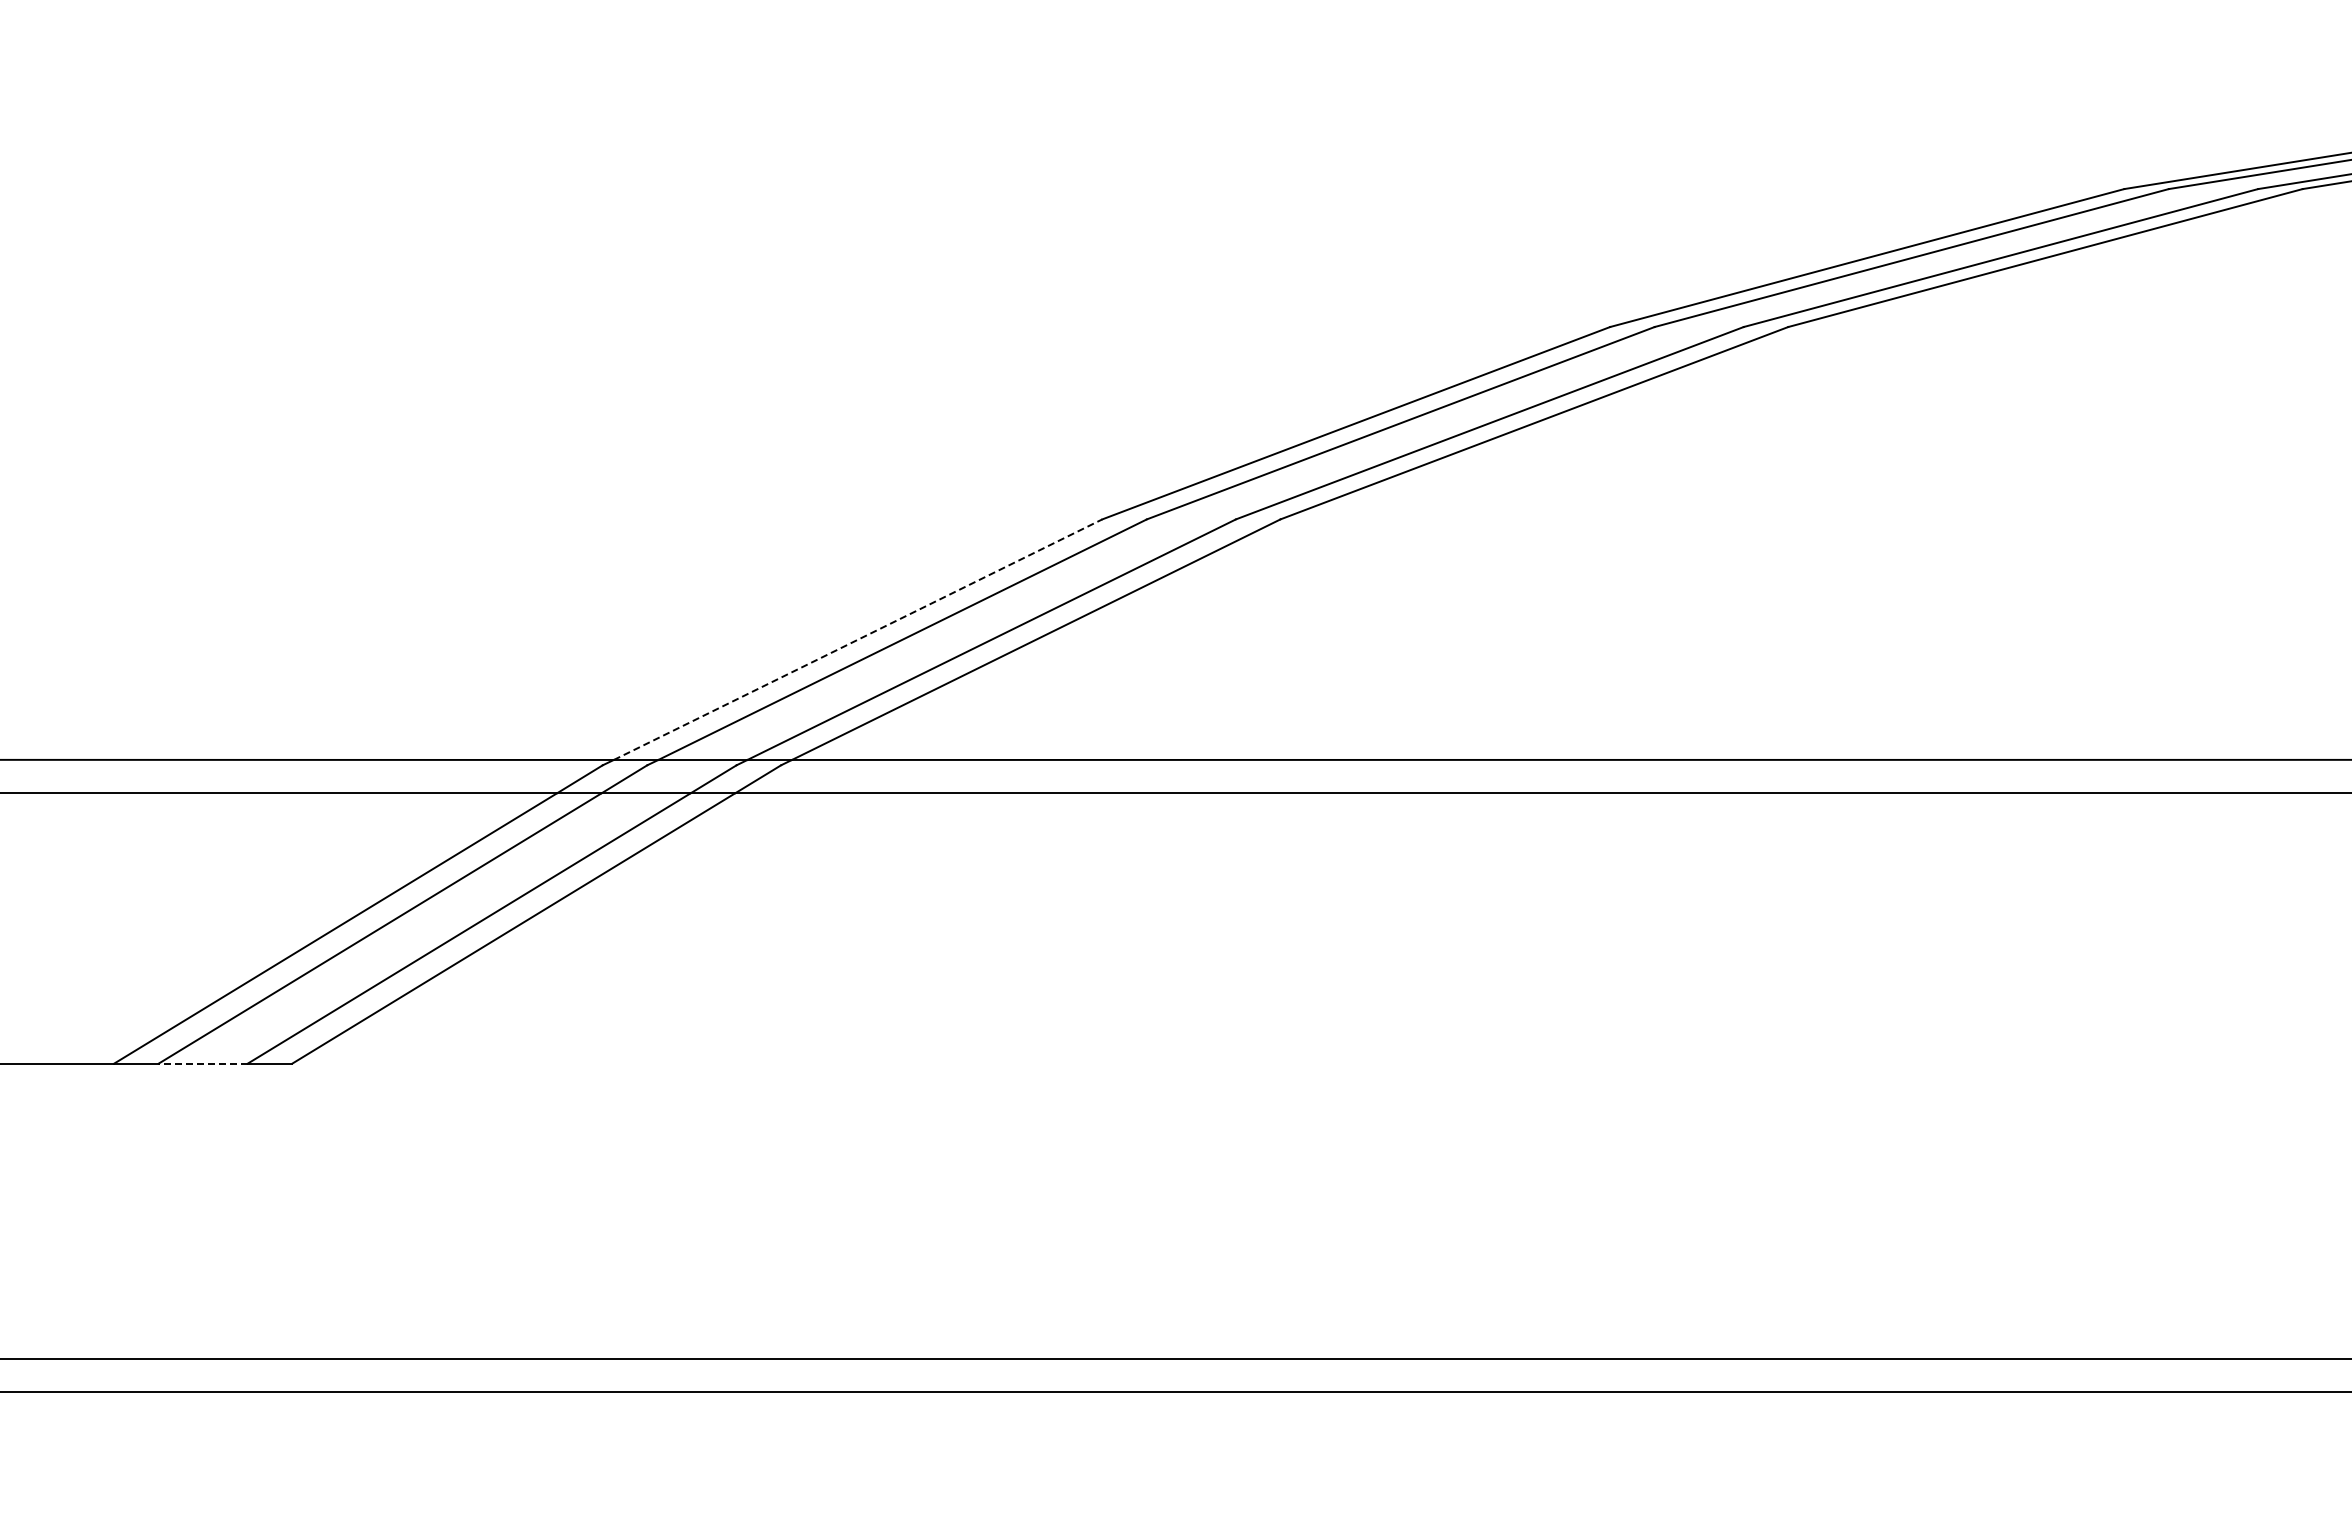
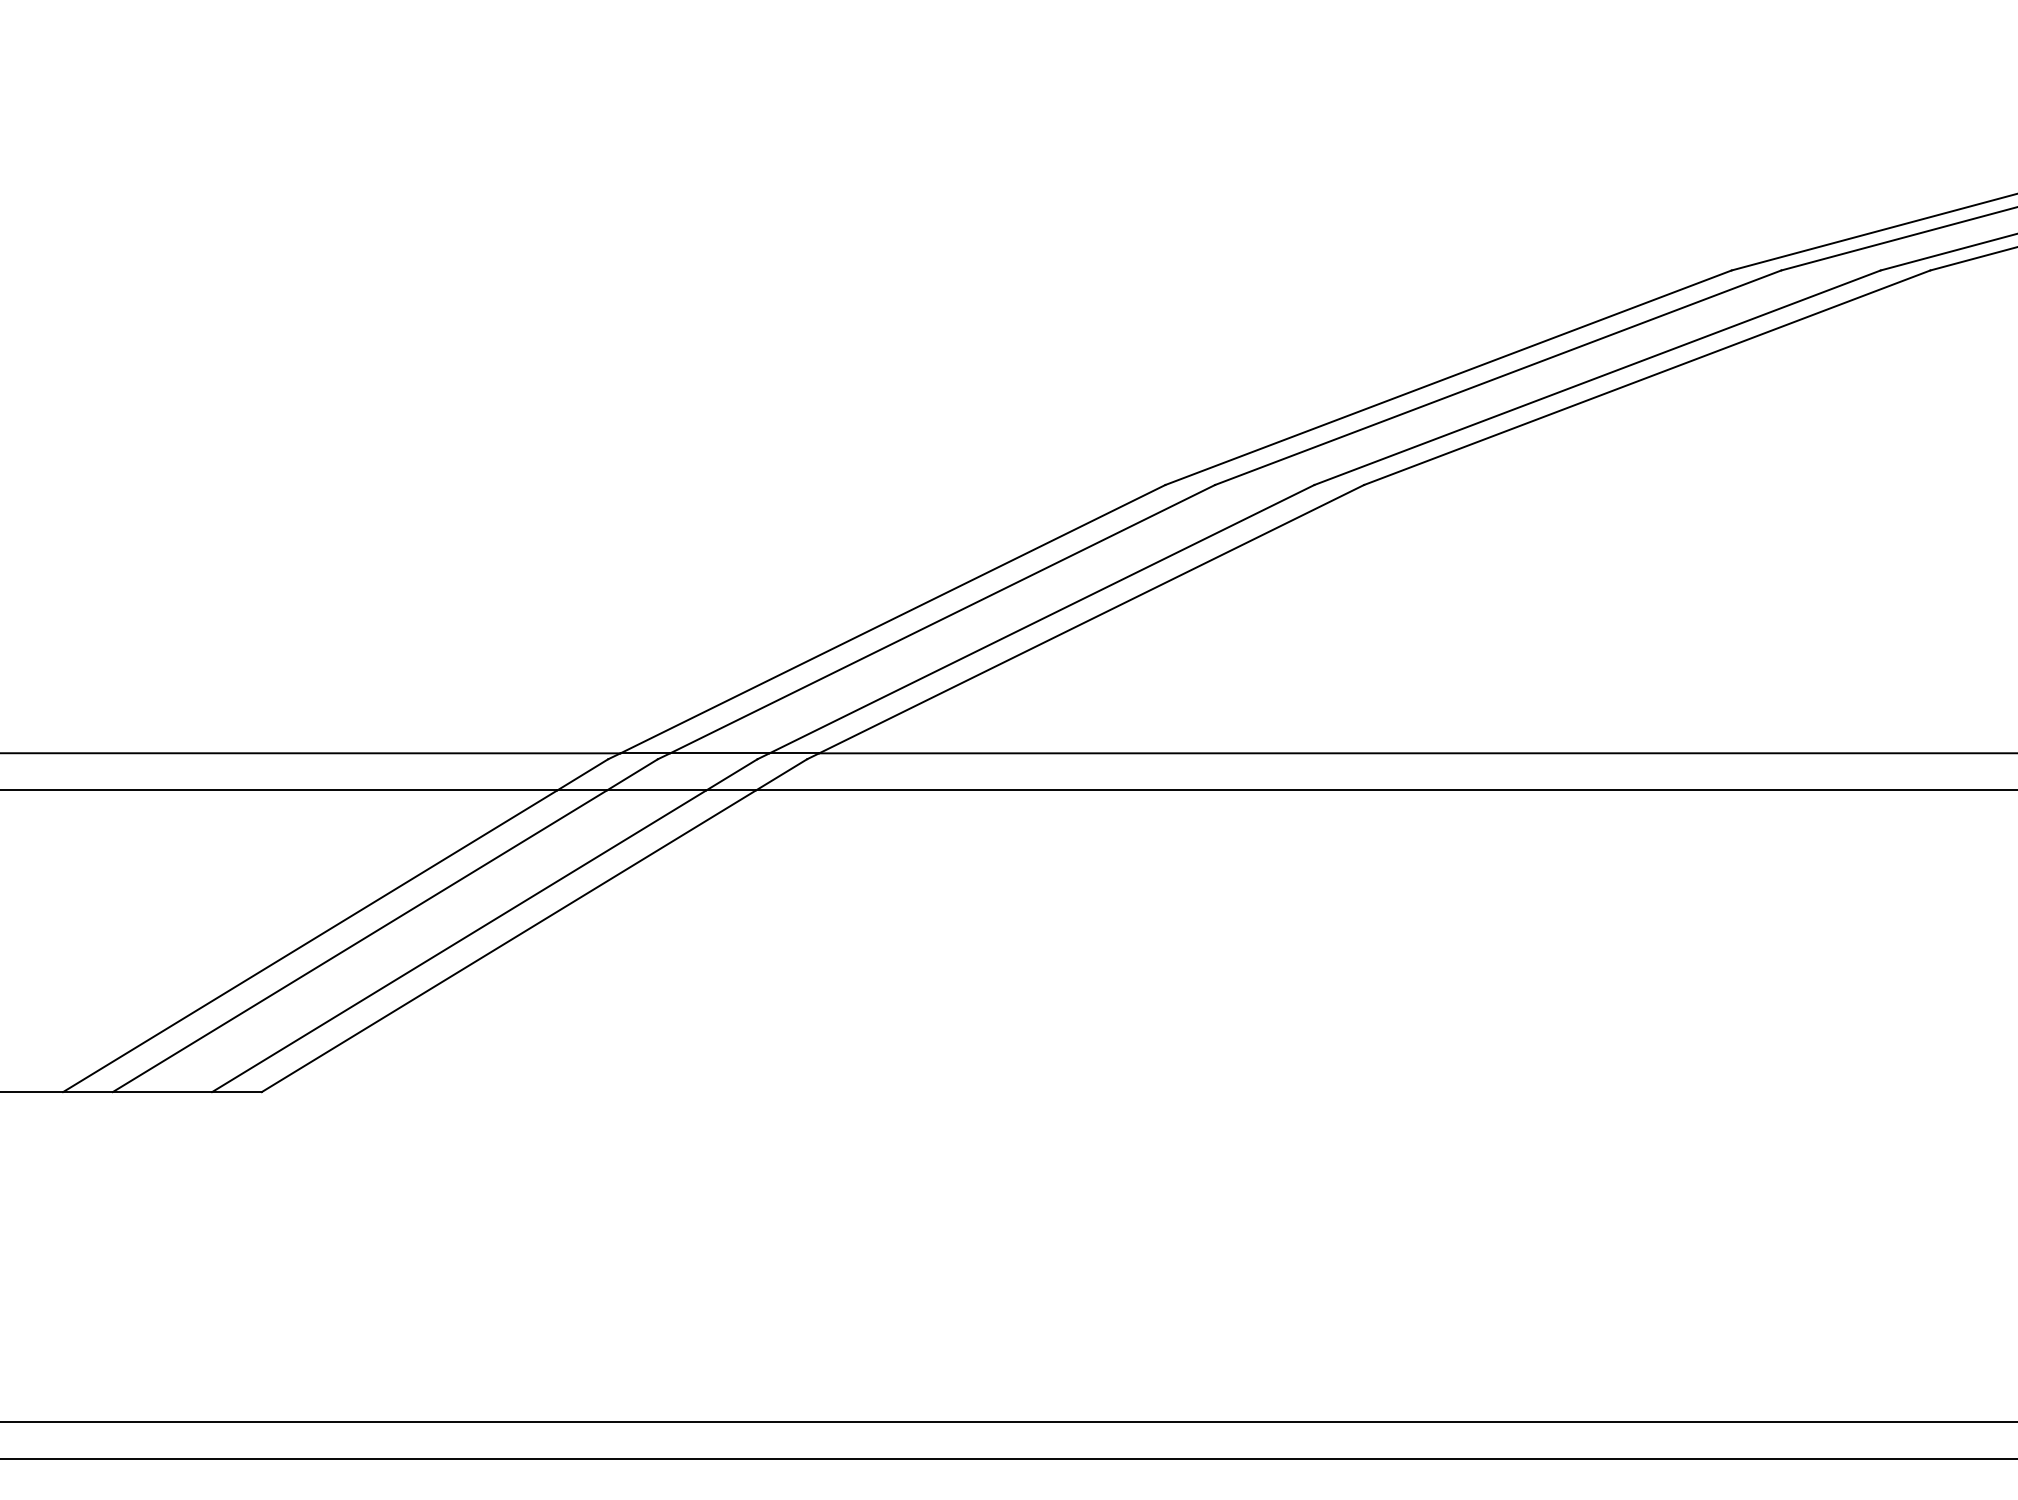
line: (858, 639) -> (893, 618), dashed -> solid
line: (203, 1063) -> (162, 1091), dashed -> solid

